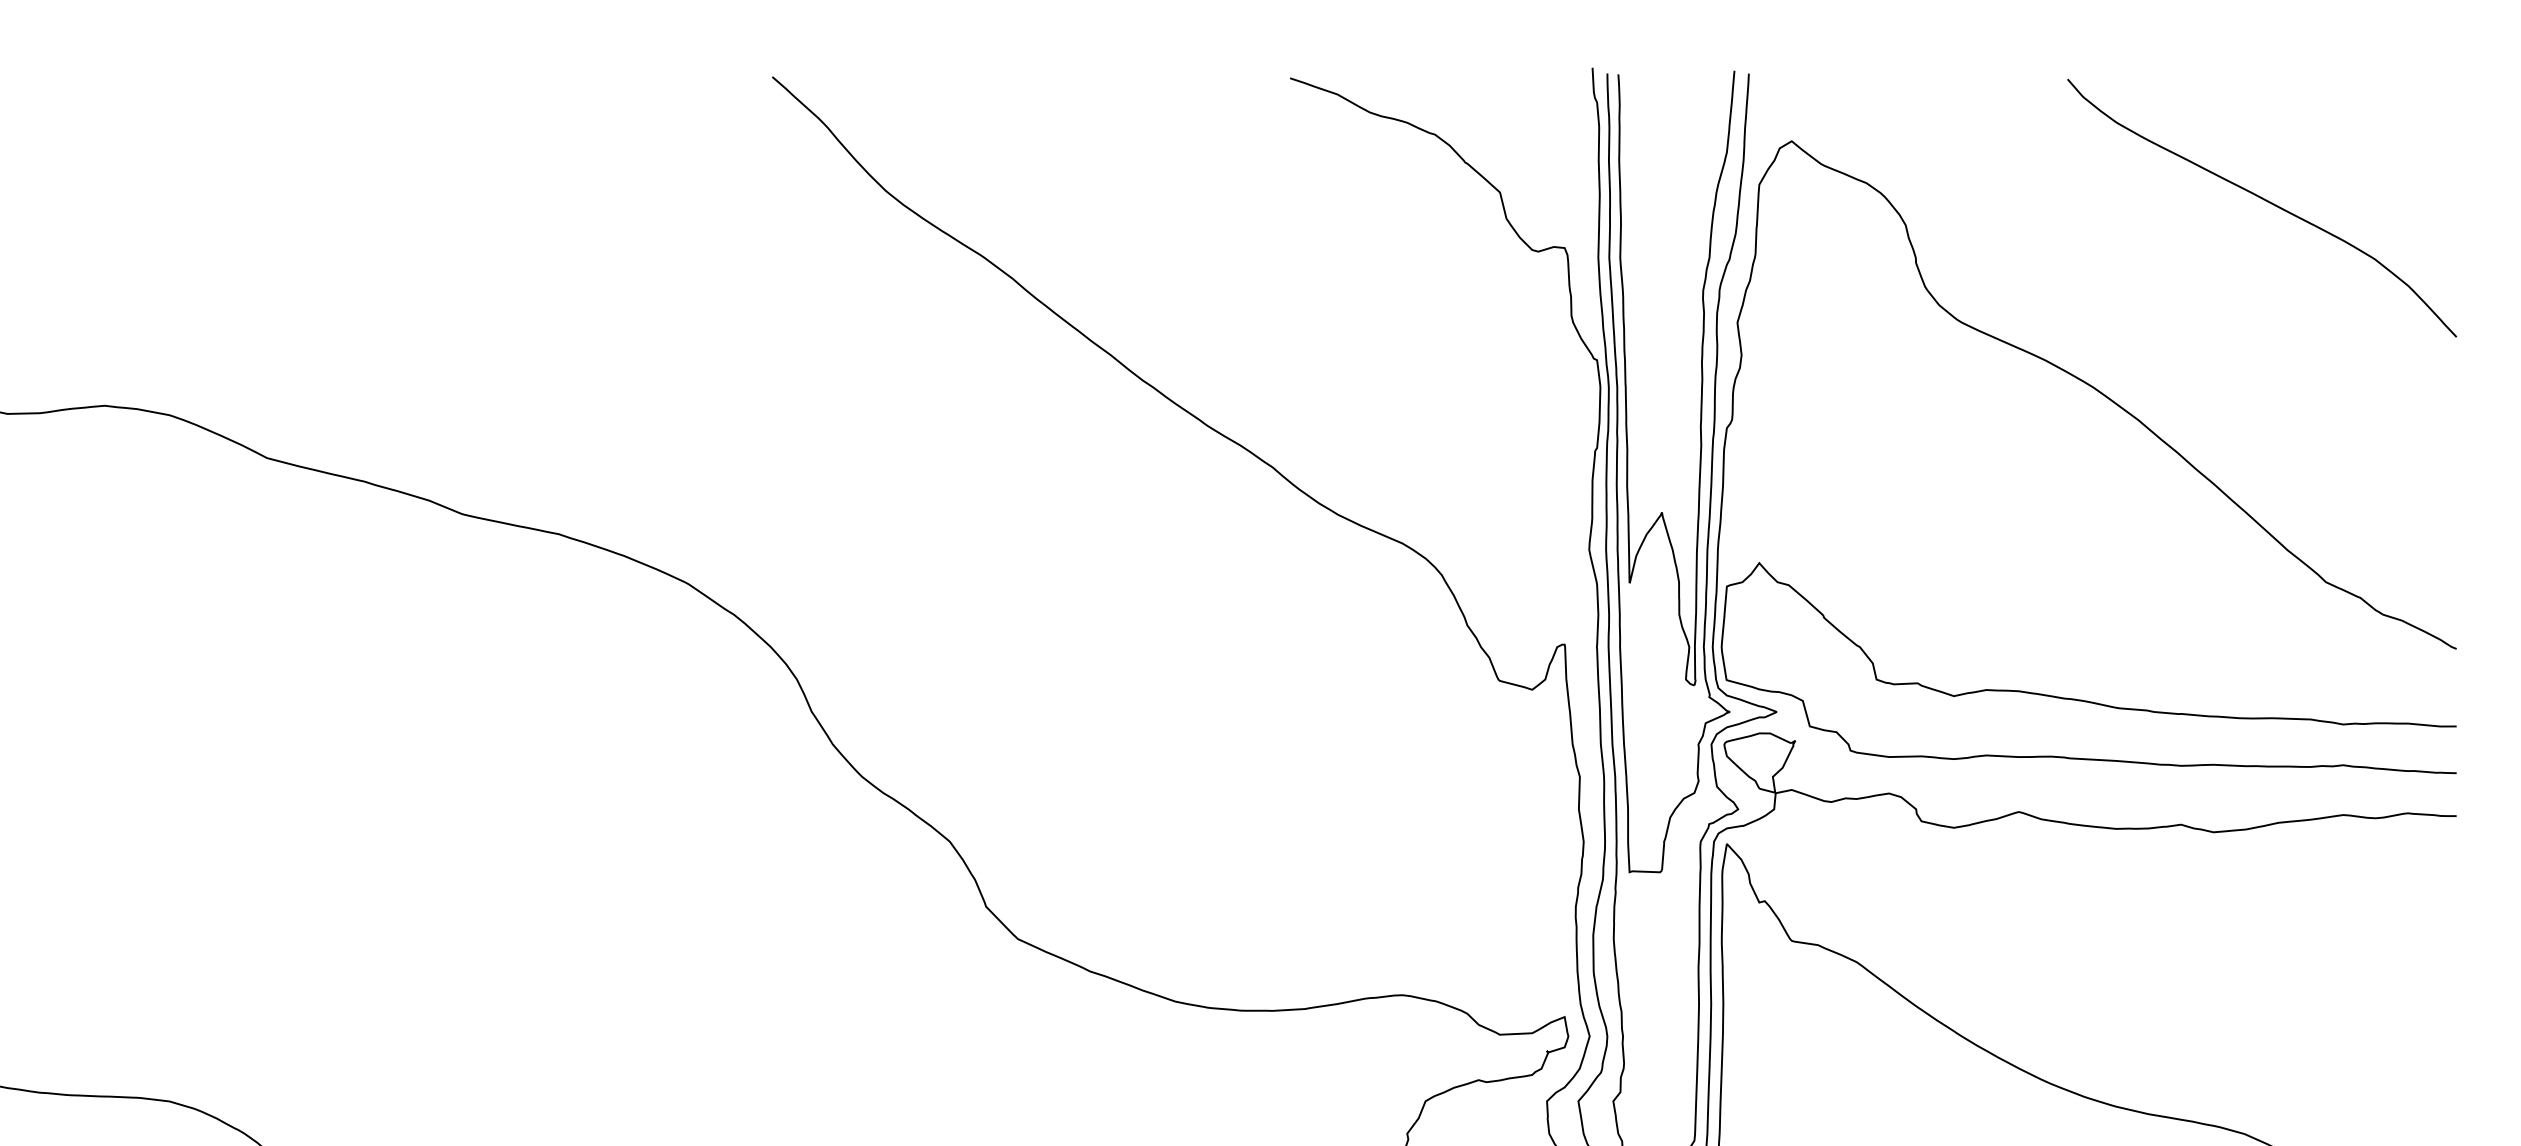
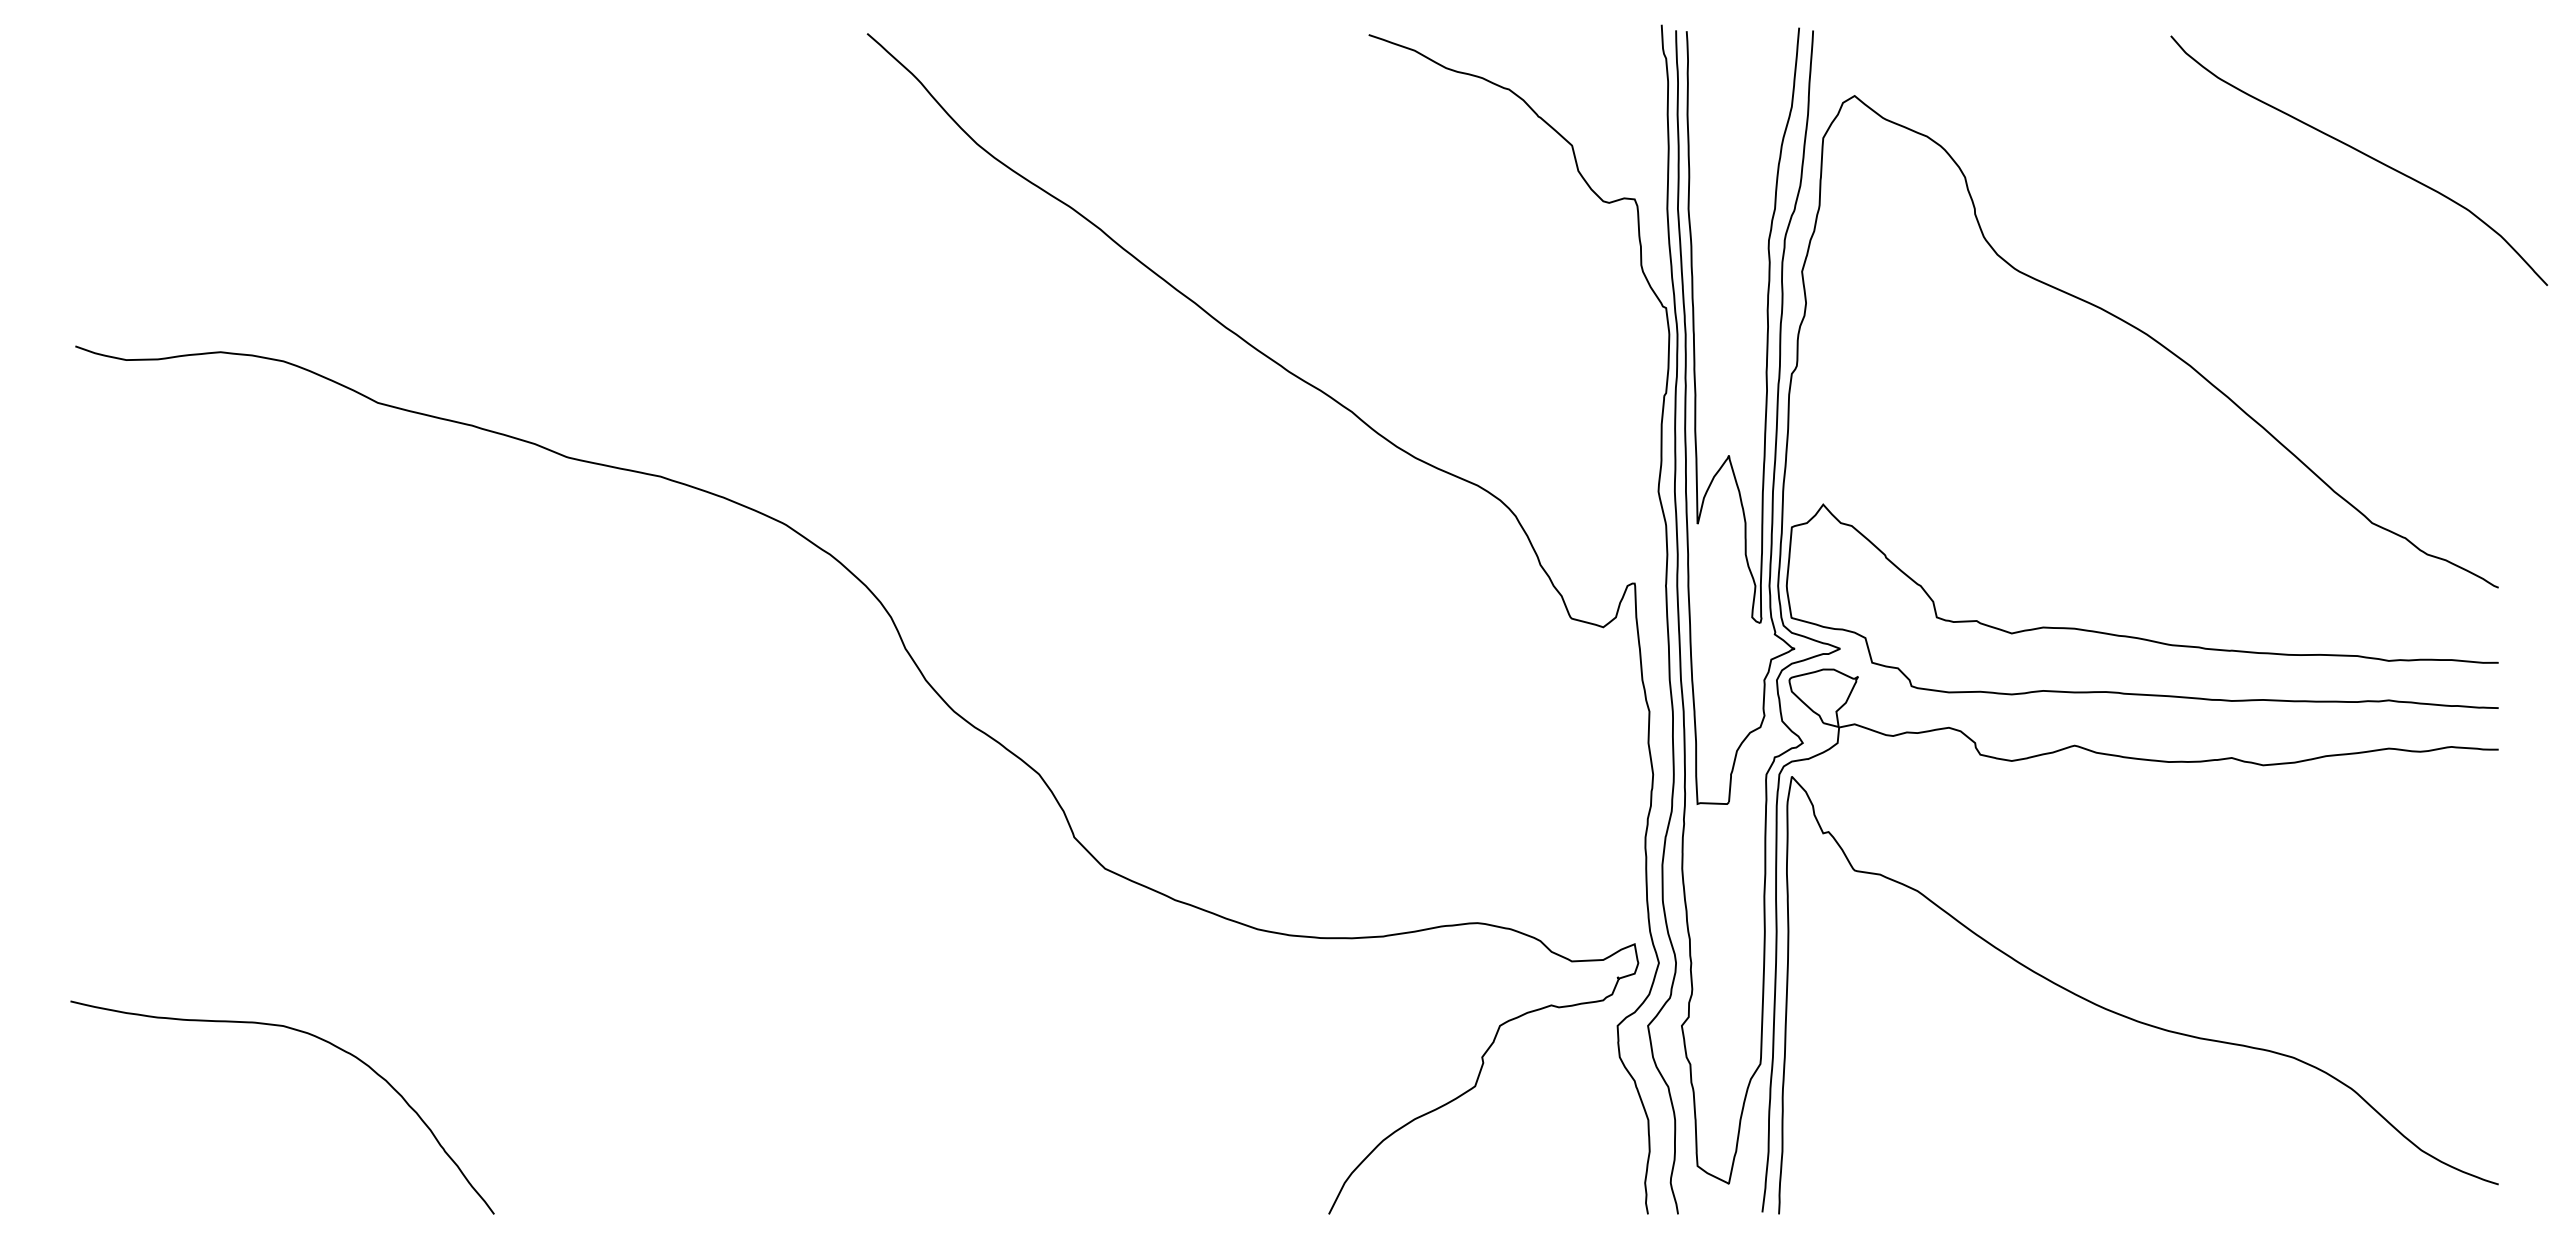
curve: (2264, 200) -> (2361, 153), moved

